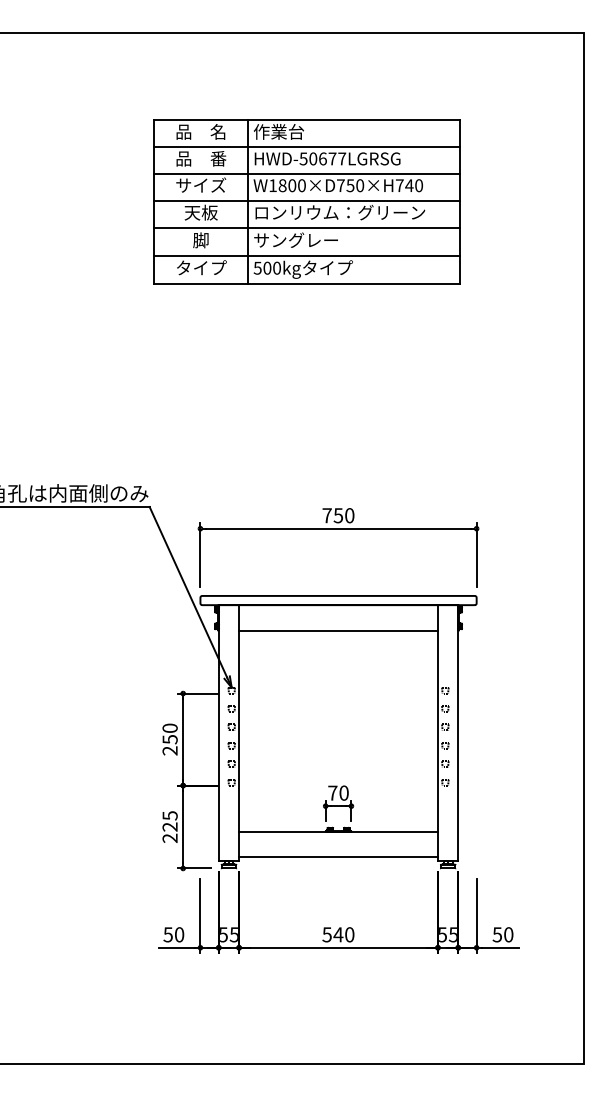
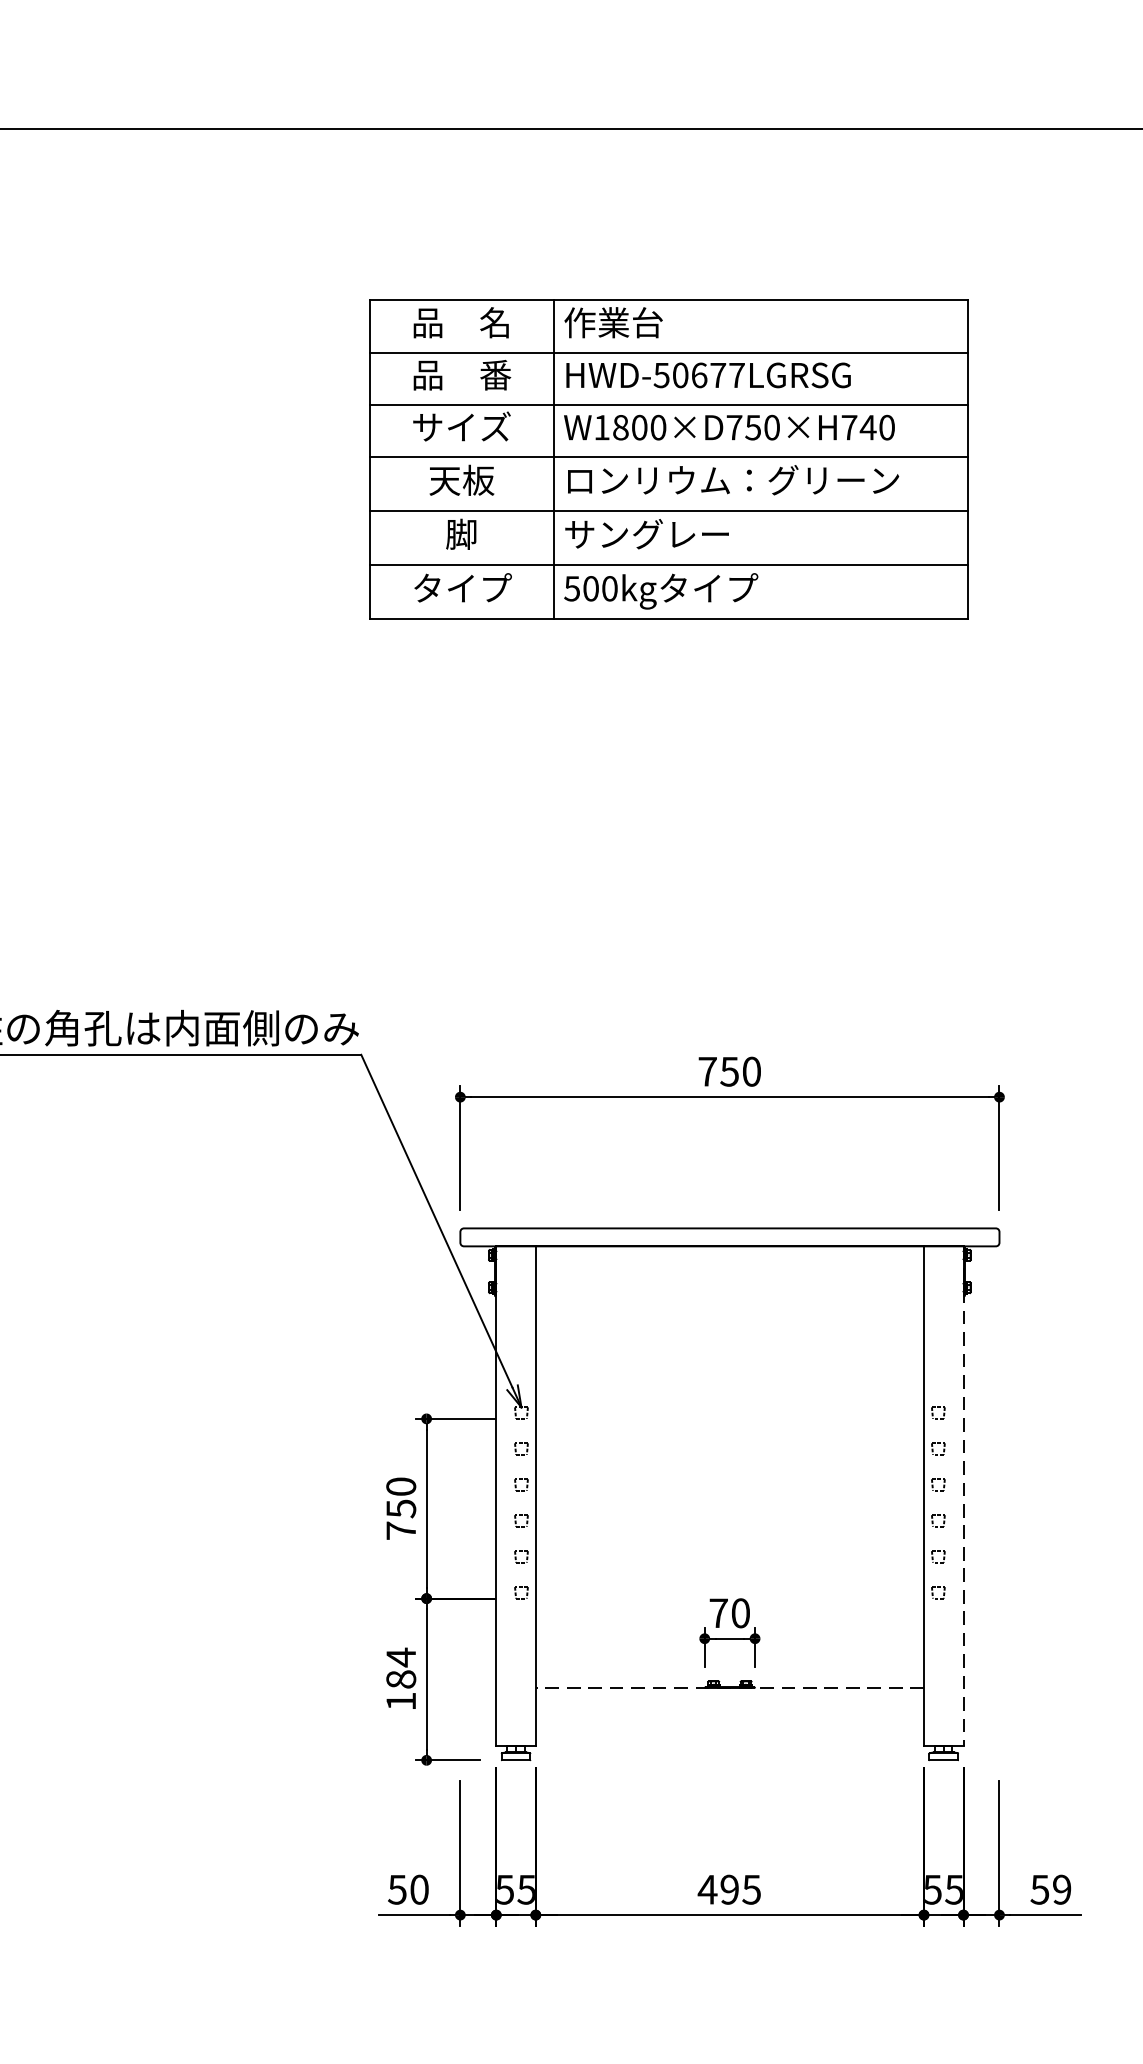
line: (338, 630) -> (729, 1295), removed
line: (458, 733) -> (964, 1496), solid -> dashed
text: (169, 750) -> (399, 1530), 250 -> 750
text: (169, 826) -> (399, 1678), 225 -> 184
line: (338, 831) -> (729, 1688), solid -> dashed
line: (338, 857) -> (729, 1738), removed
text: (338, 934) -> (729, 1889), 540 -> 495
text: (508, 934) -> (1061, 1889), 50 -> 59

